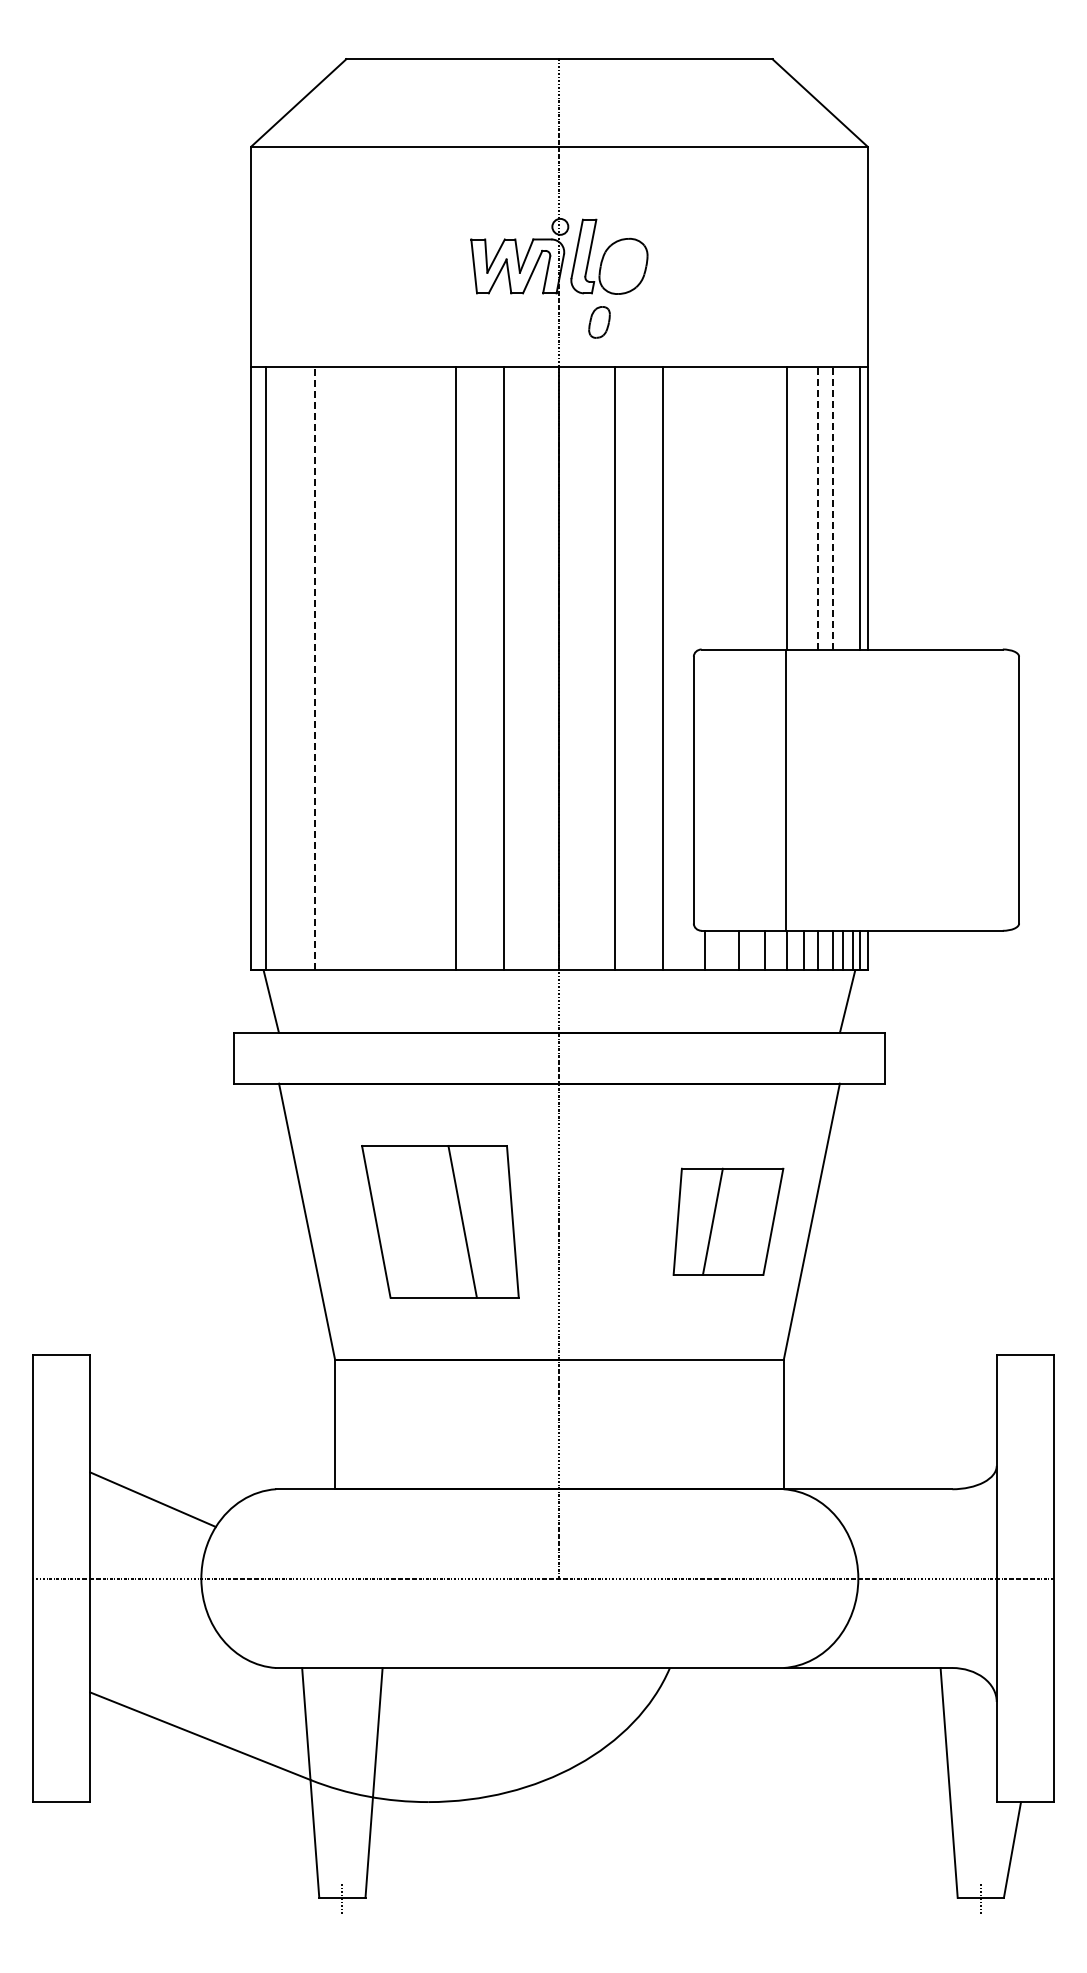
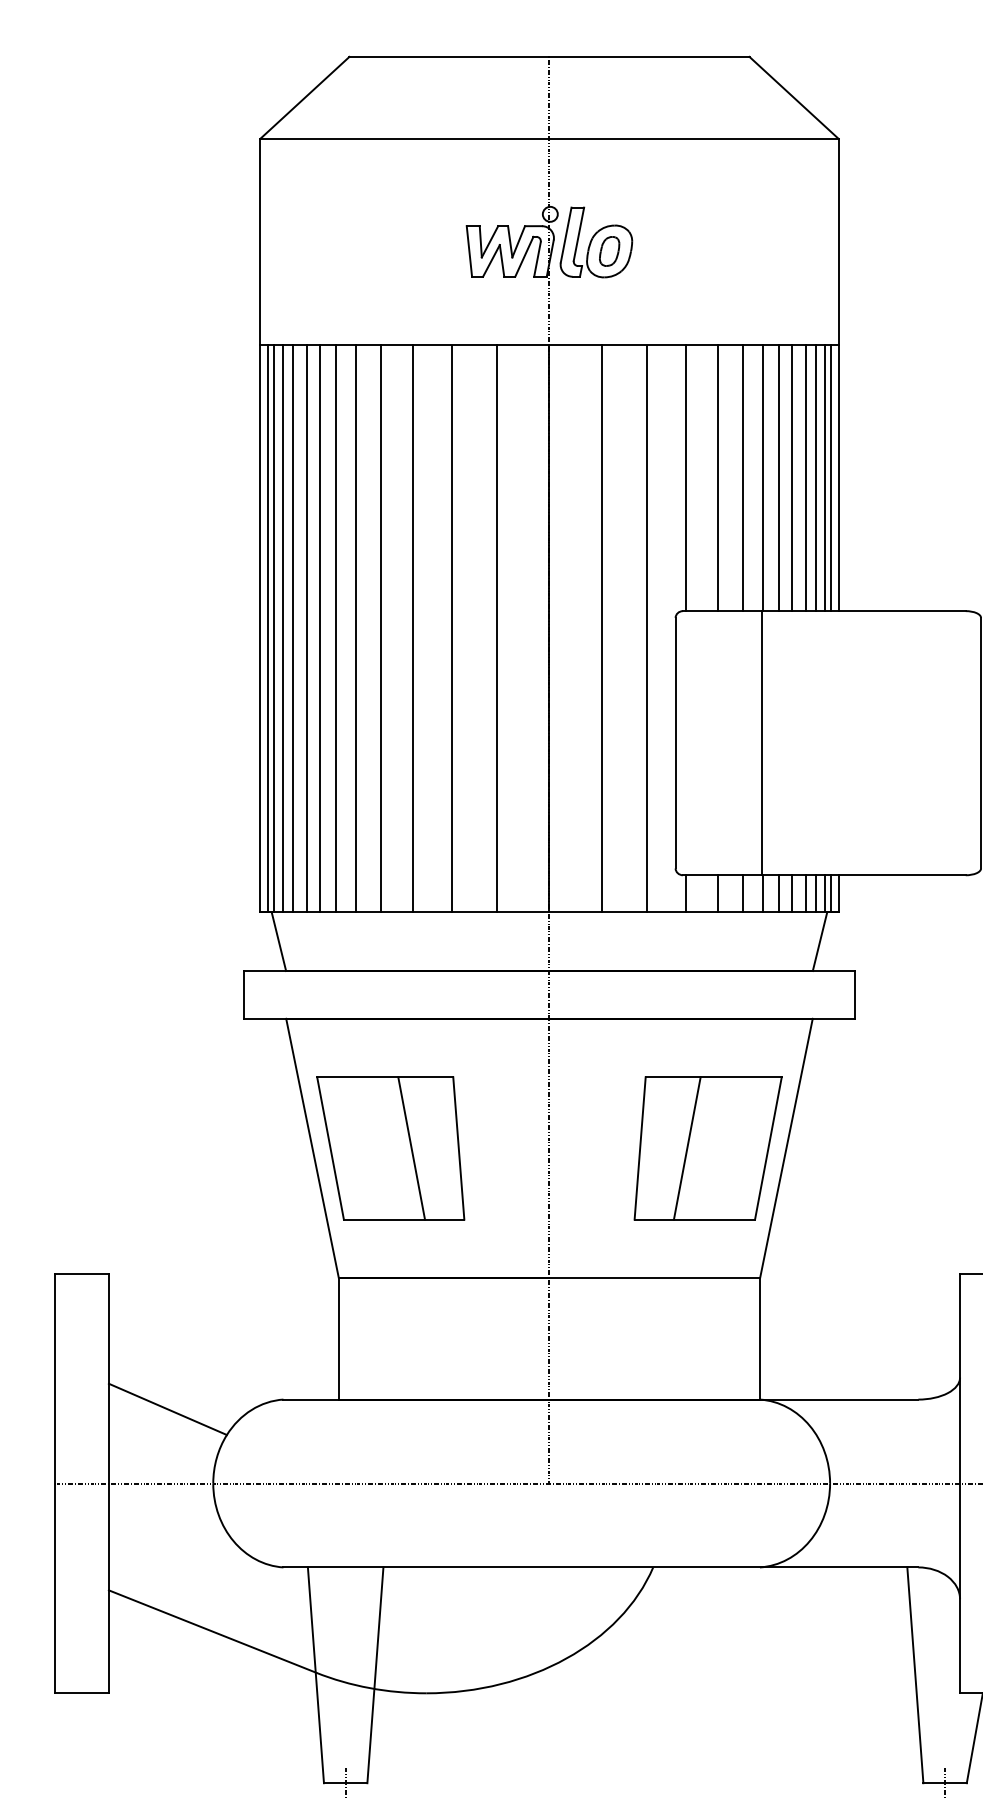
part: (599, 322) -> (609, 251), moved
line: (705, 507) -> (686, 477), added
line: (739, 507) -> (718, 477), added
line: (765, 507) -> (742, 477), added
line: (804, 507) -> (779, 477), added
line: (817, 507) -> (791, 477), dashed -> solid
line: (832, 507) -> (805, 477), dashed -> solid
line: (843, 507) -> (816, 477), added
line: (853, 507) -> (825, 477), added
line: (259, 668) -> (267, 628), added
line: (275, 668) -> (282, 628), added
line: (286, 668) -> (293, 628), added
line: (301, 668) -> (307, 628), added
line: (314, 668) -> (319, 628), dashed -> solid
line: (331, 668) -> (335, 628), added
line: (353, 668) -> (356, 628), added
line: (379, 668) -> (380, 628), added
line: (413, 668) -> (412, 628), added
part: (440, 1221) -> (390, 1148), moved
part: (728, 1221) -> (708, 1148), size x1.43

